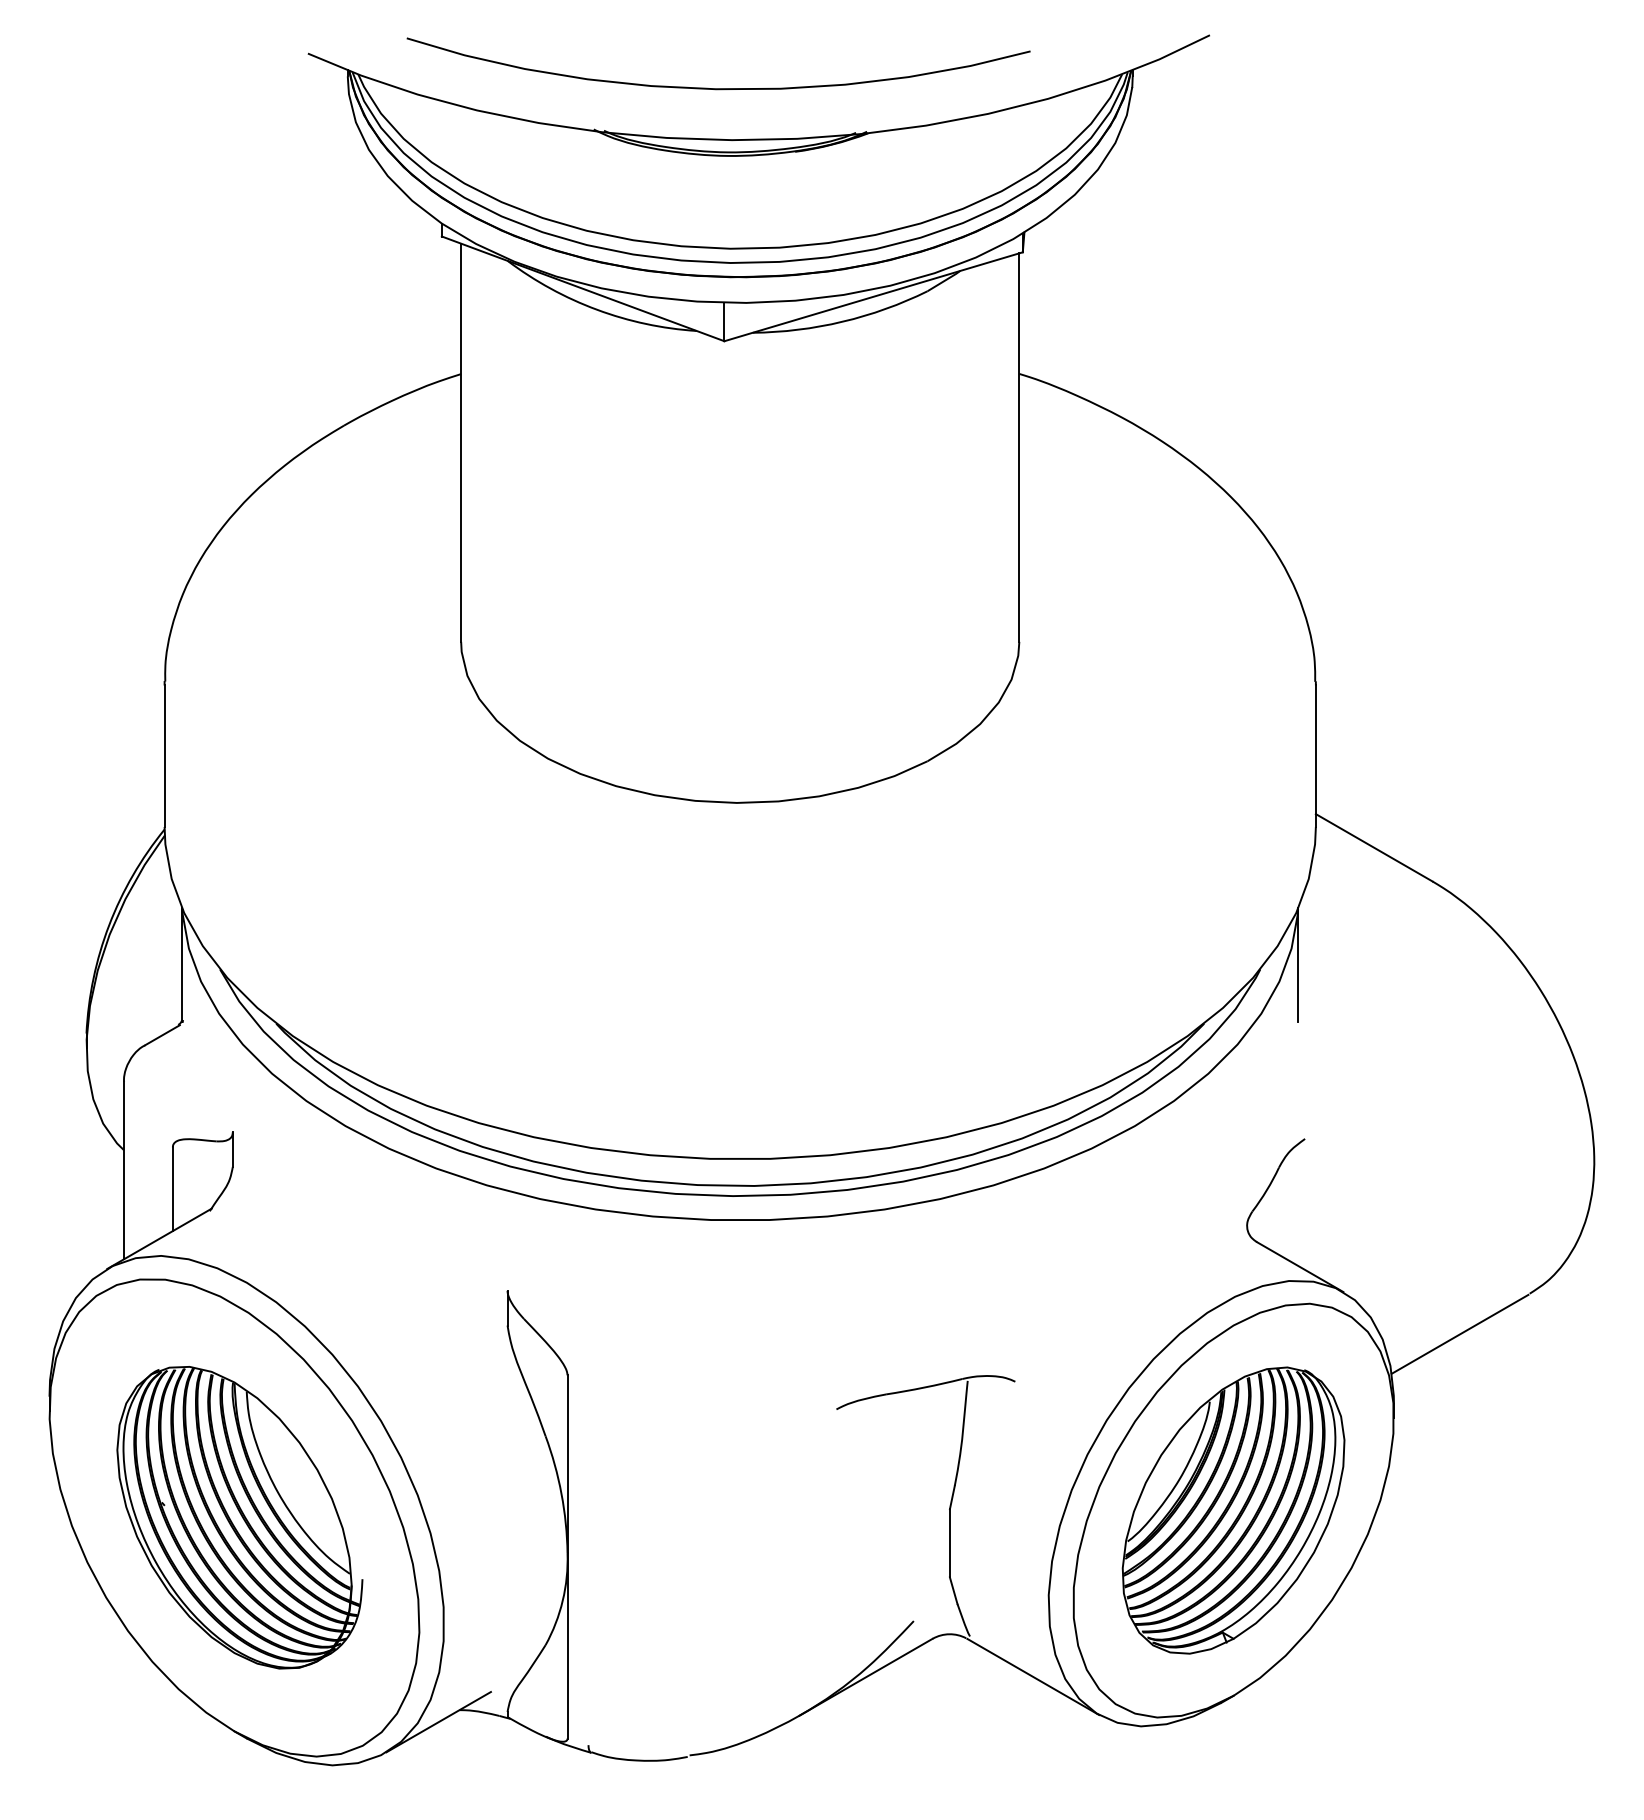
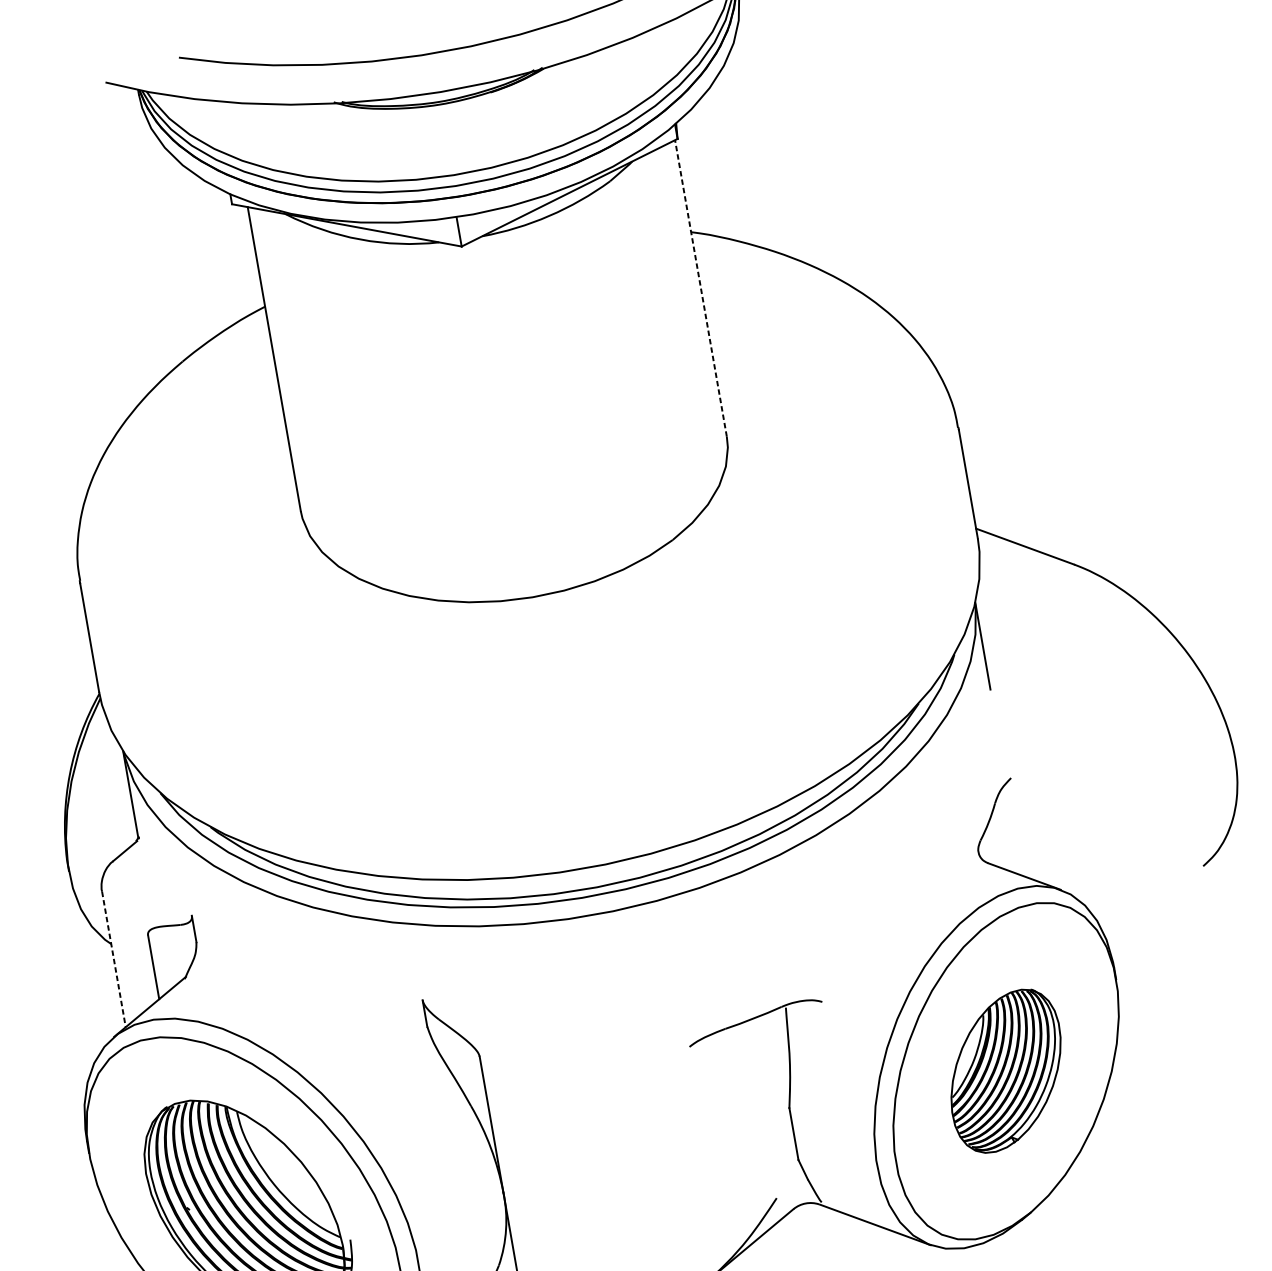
line: (1019, 447) -> (701, 288), solid -> dashed
line: (124, 1170) -> (114, 959), solid -> dashed
line: (1459, 1333) -> (1154, 905), removed
part: (1233, 1510) -> (1006, 1071), size x0.7

